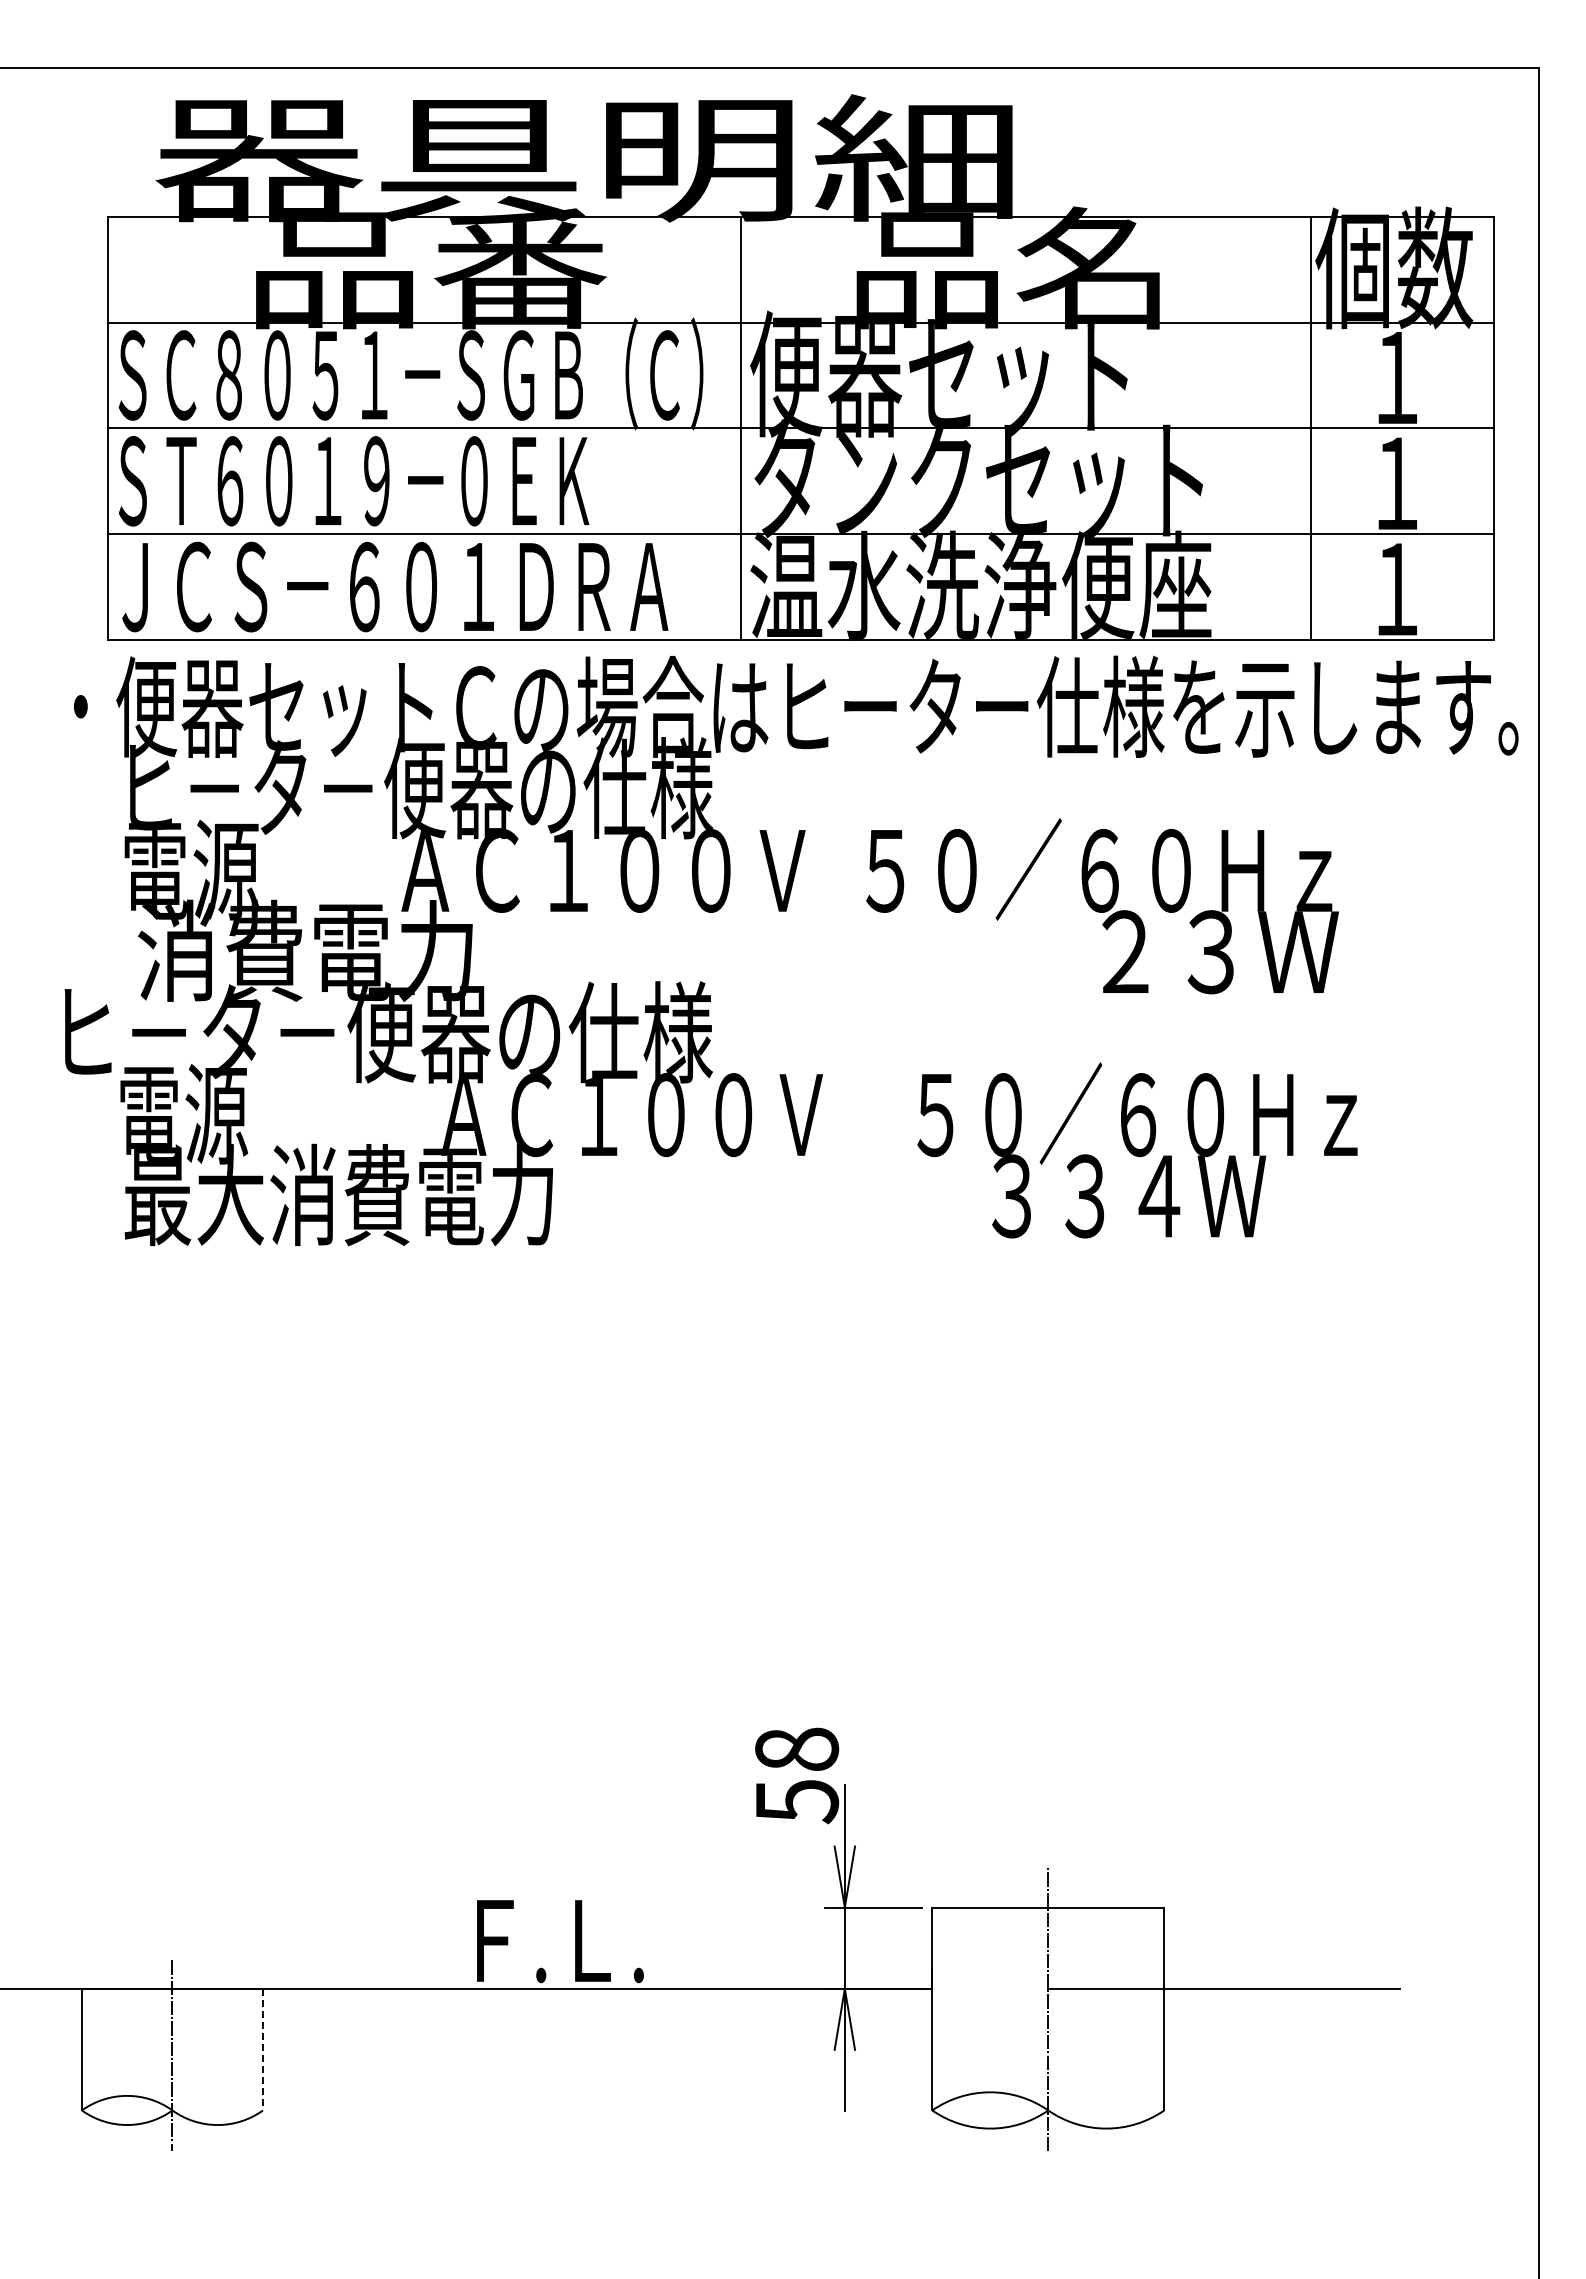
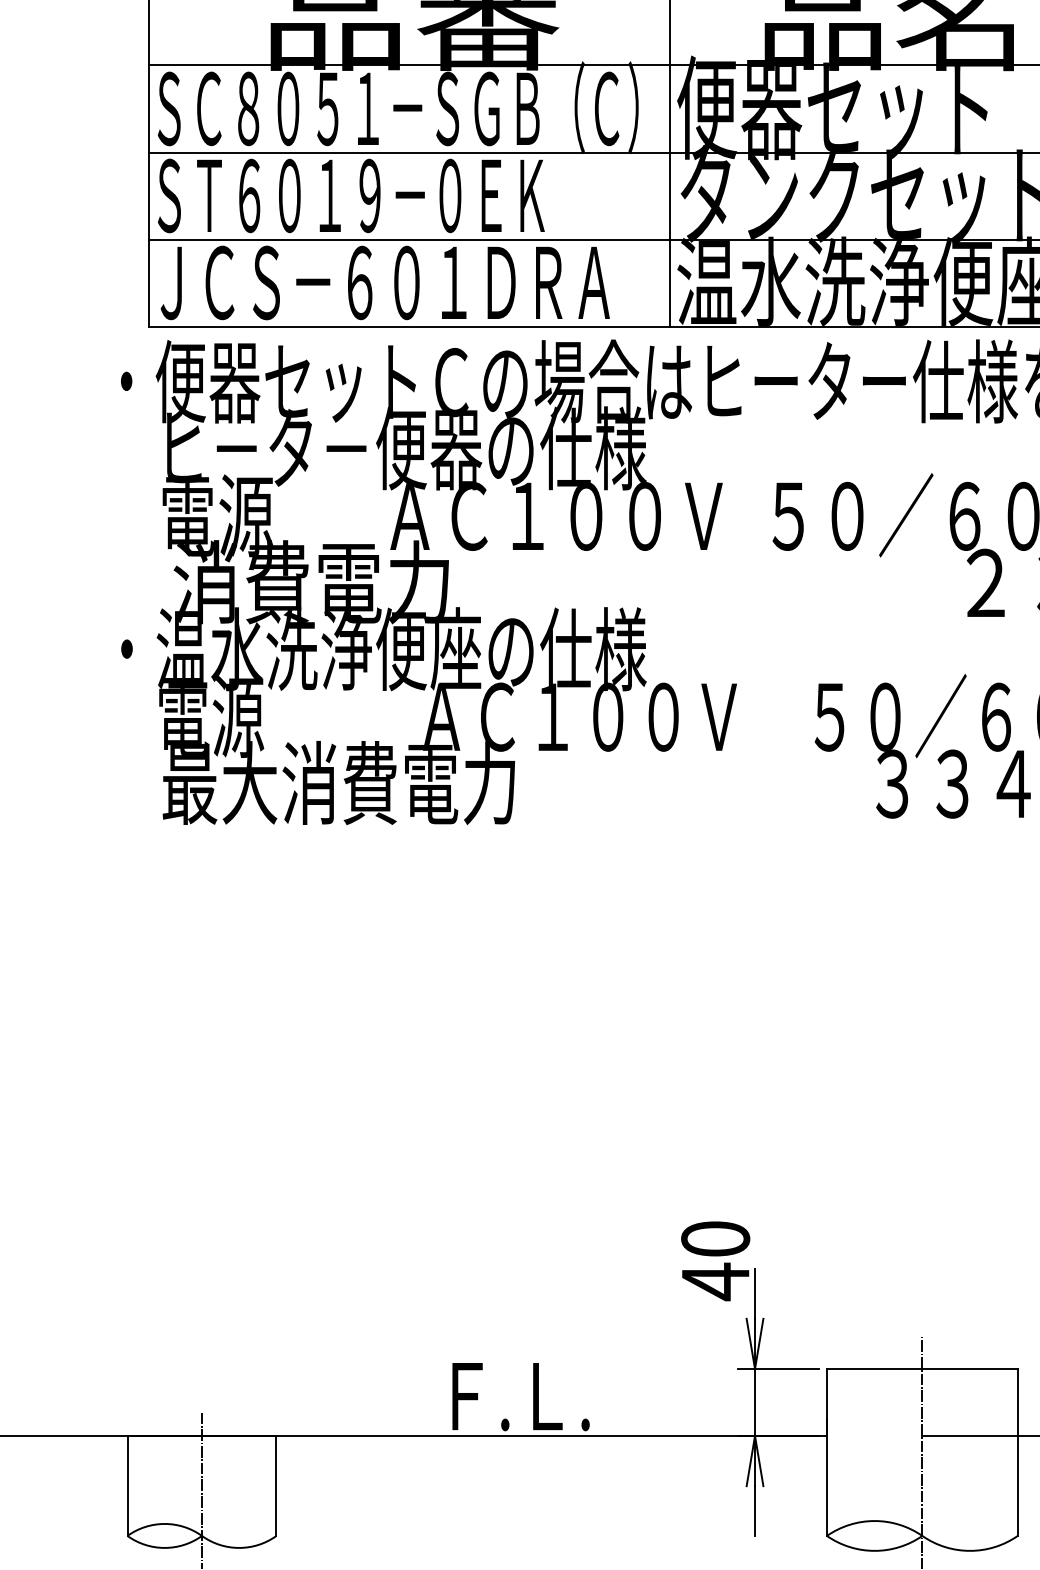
text: (388, 1032) -> (379, 649), ヒ－タ－便器の仕様 -> ・温水洗浄便座の仕様
text: (797, 1776) -> (716, 1261), 58 -> 40
line: (262, 2049) -> (276, 1485), dashed -> solid

